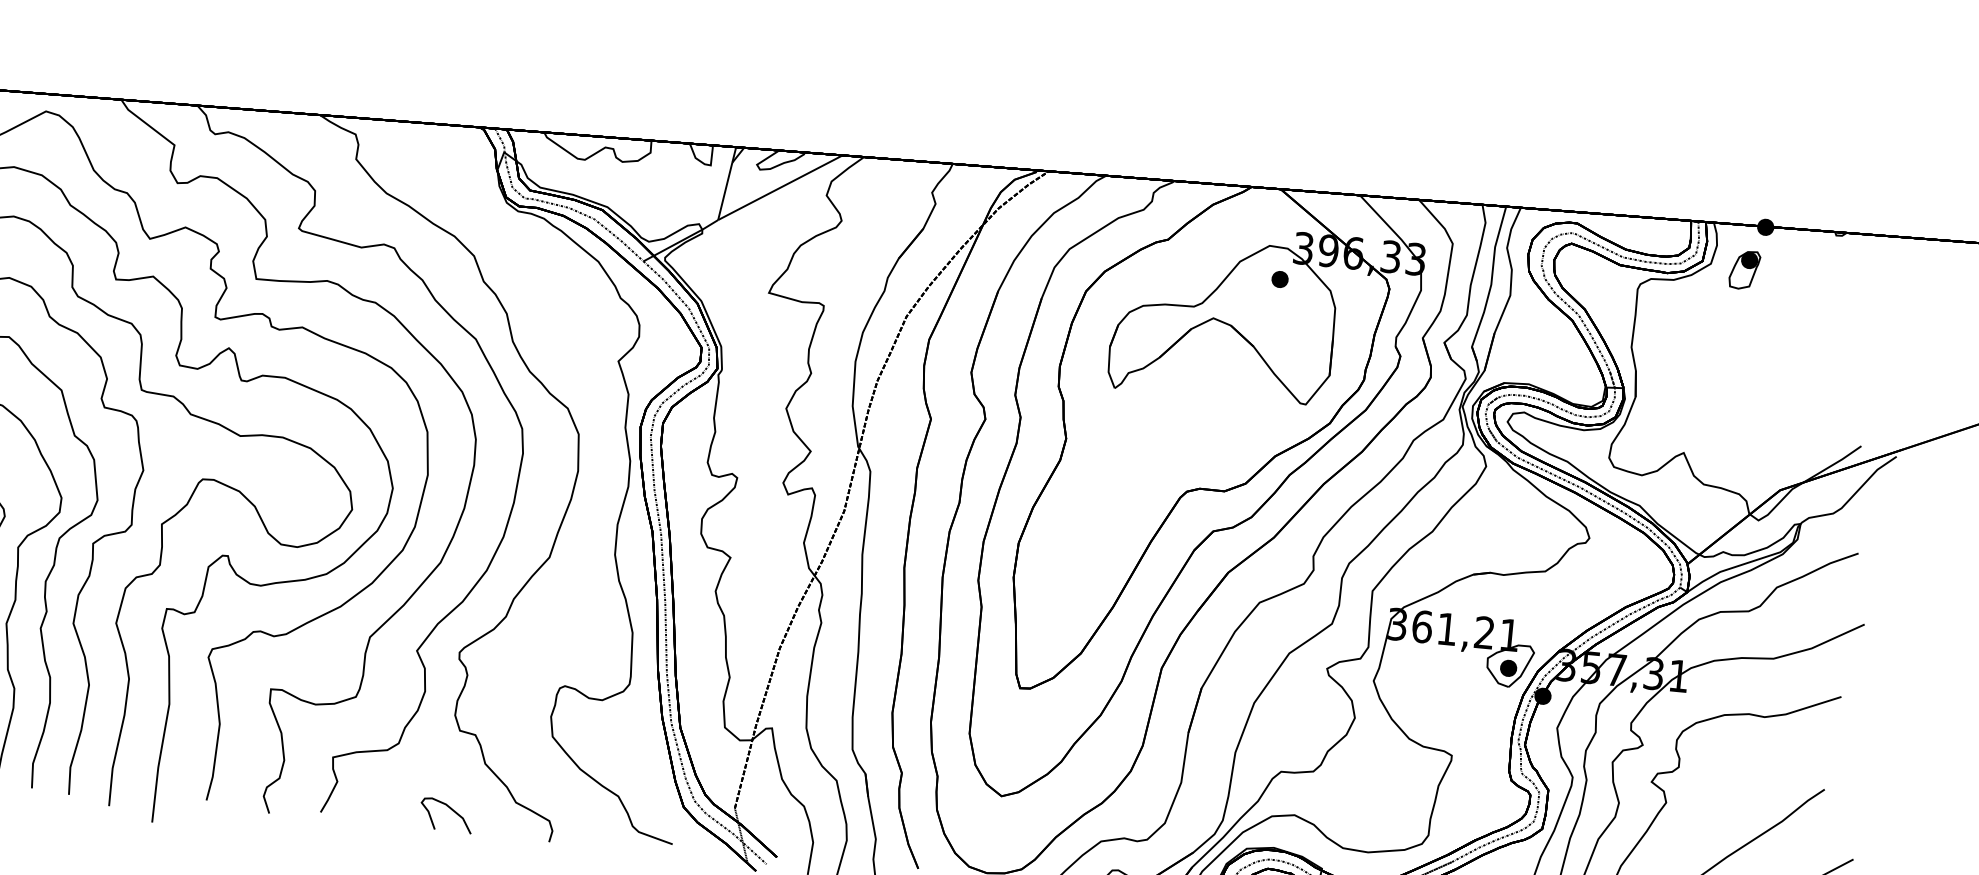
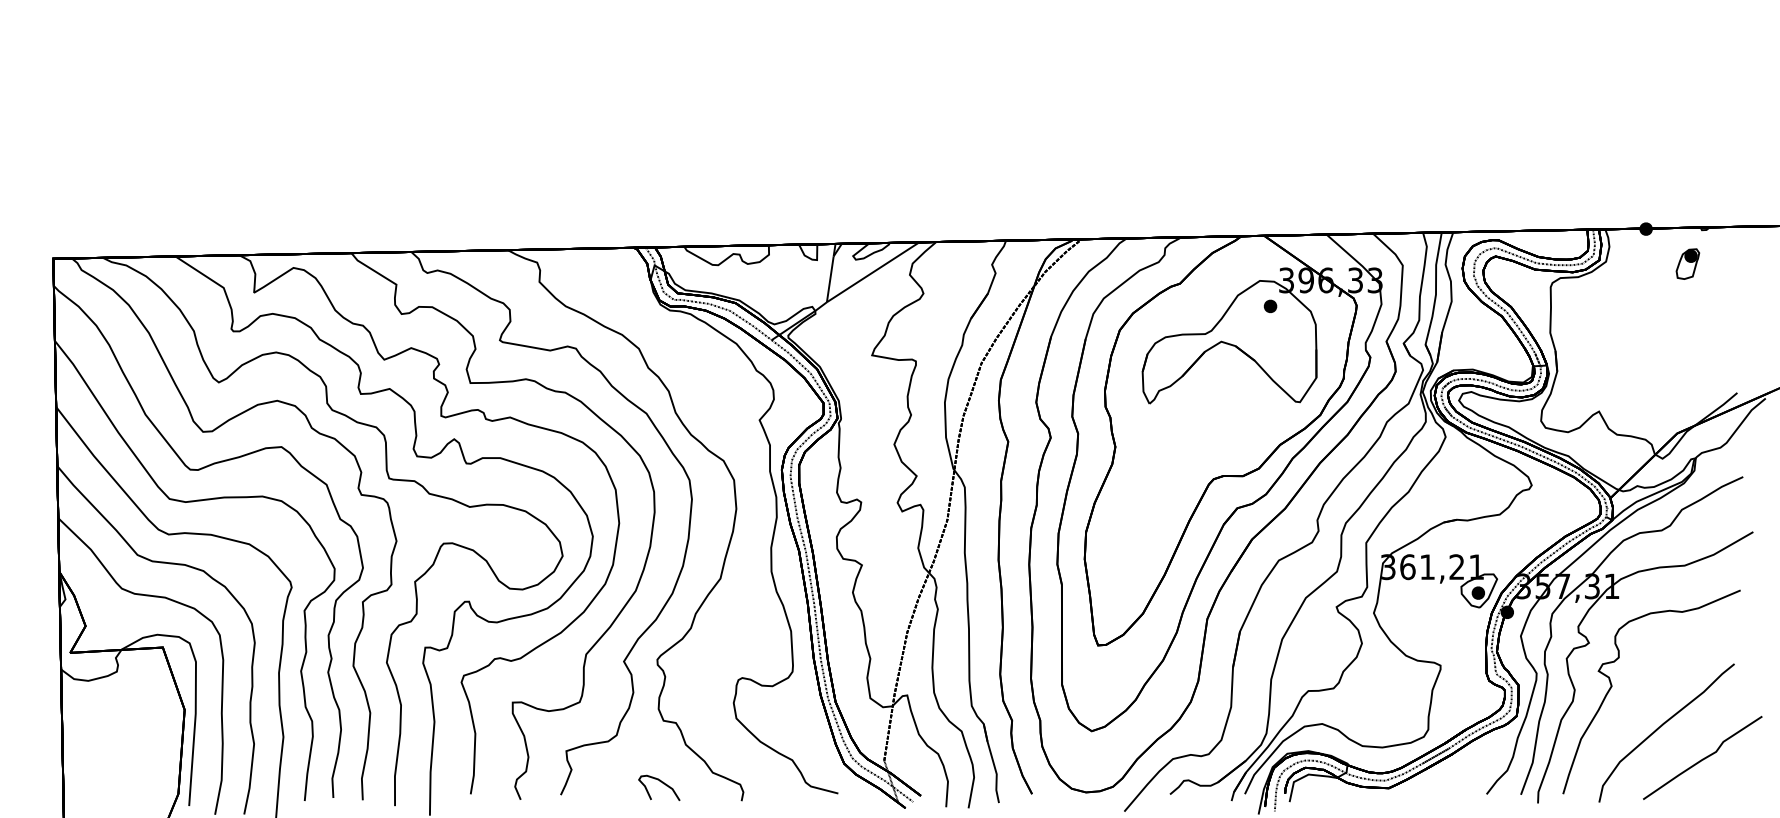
part: (1744, 269) -> (1687, 263), moved

